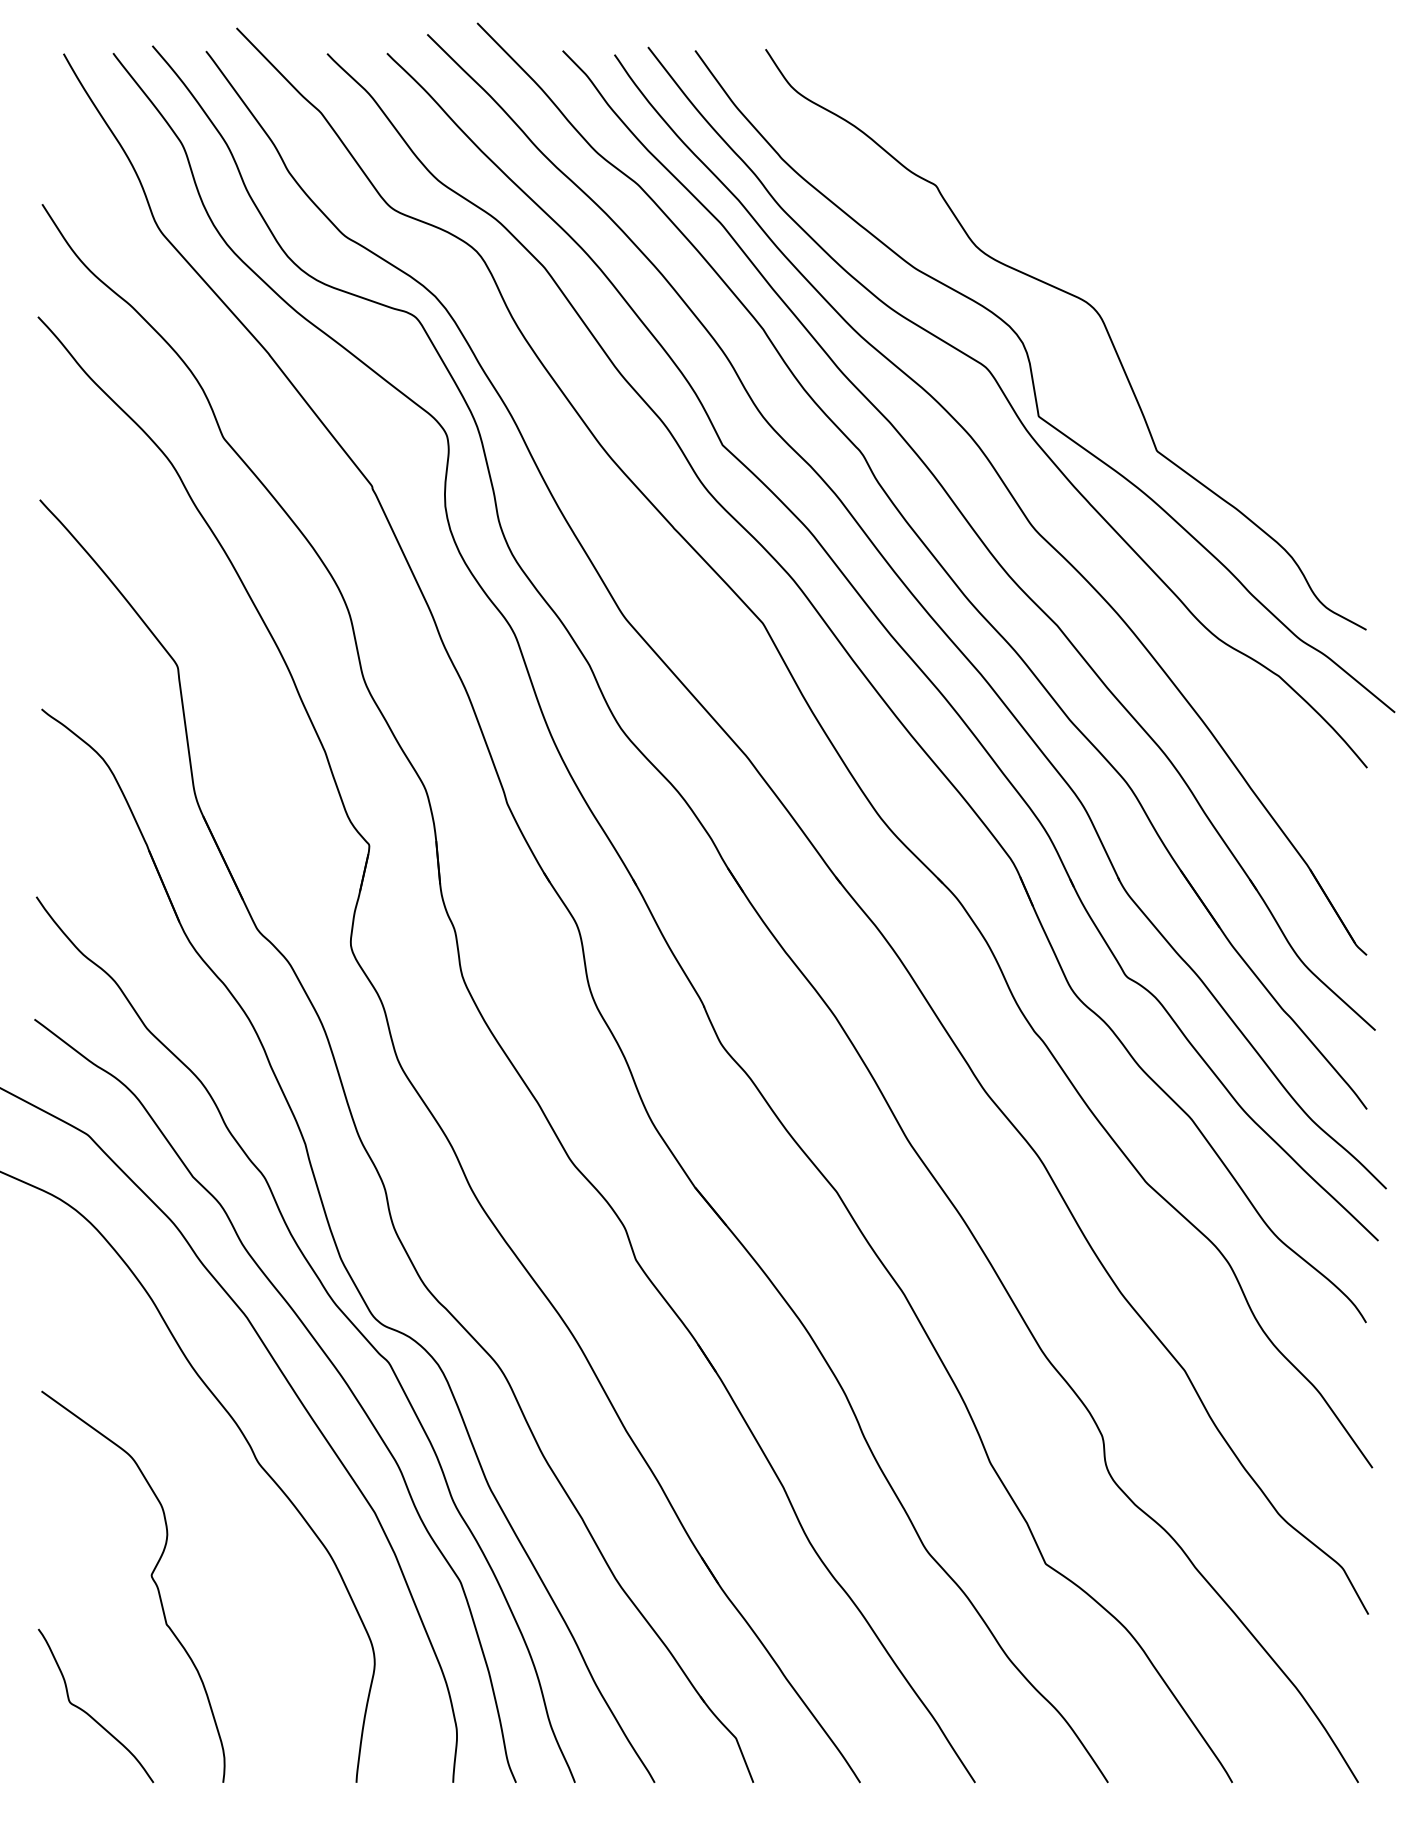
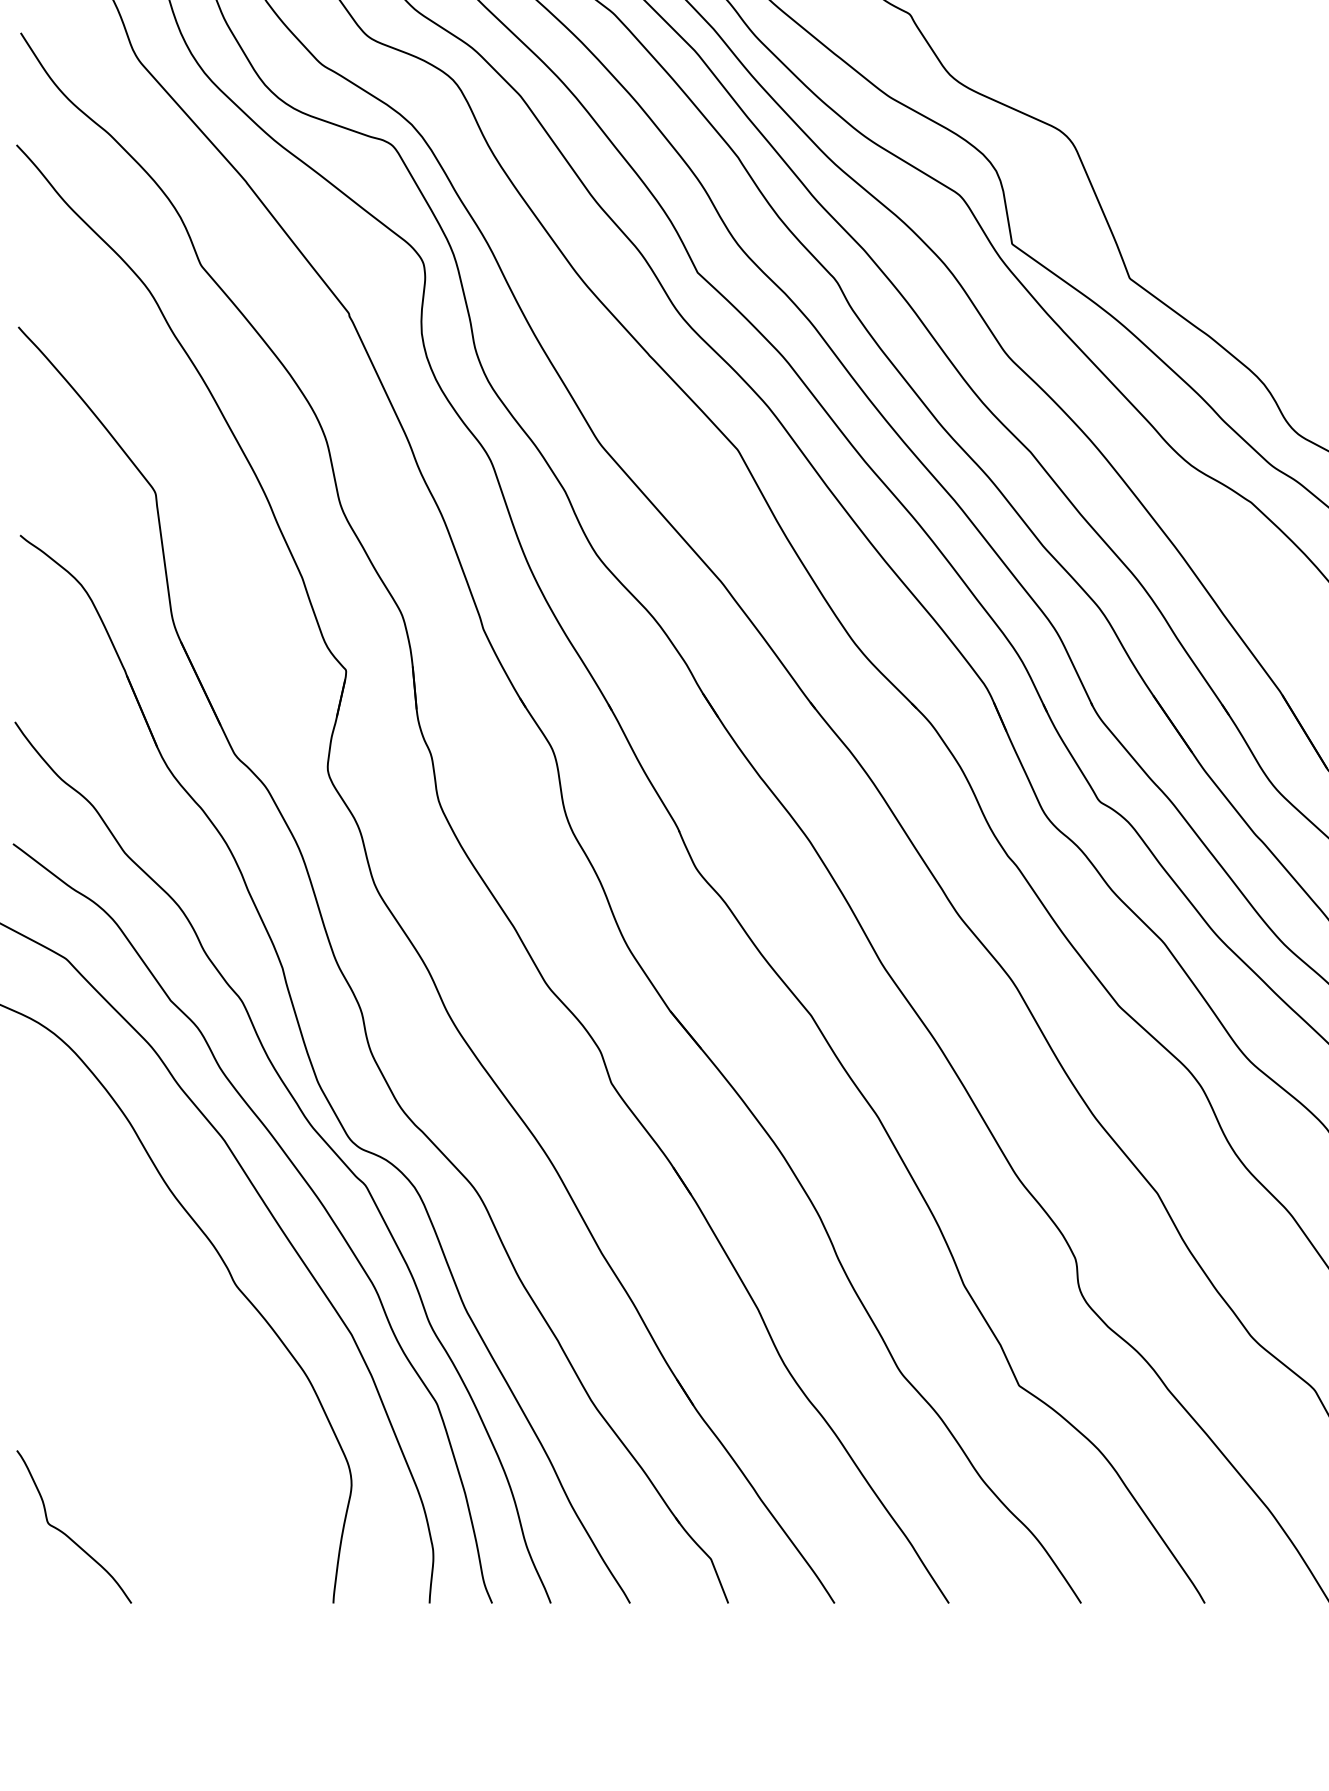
curve: (151, 1578) -> (129, 1400), removed

